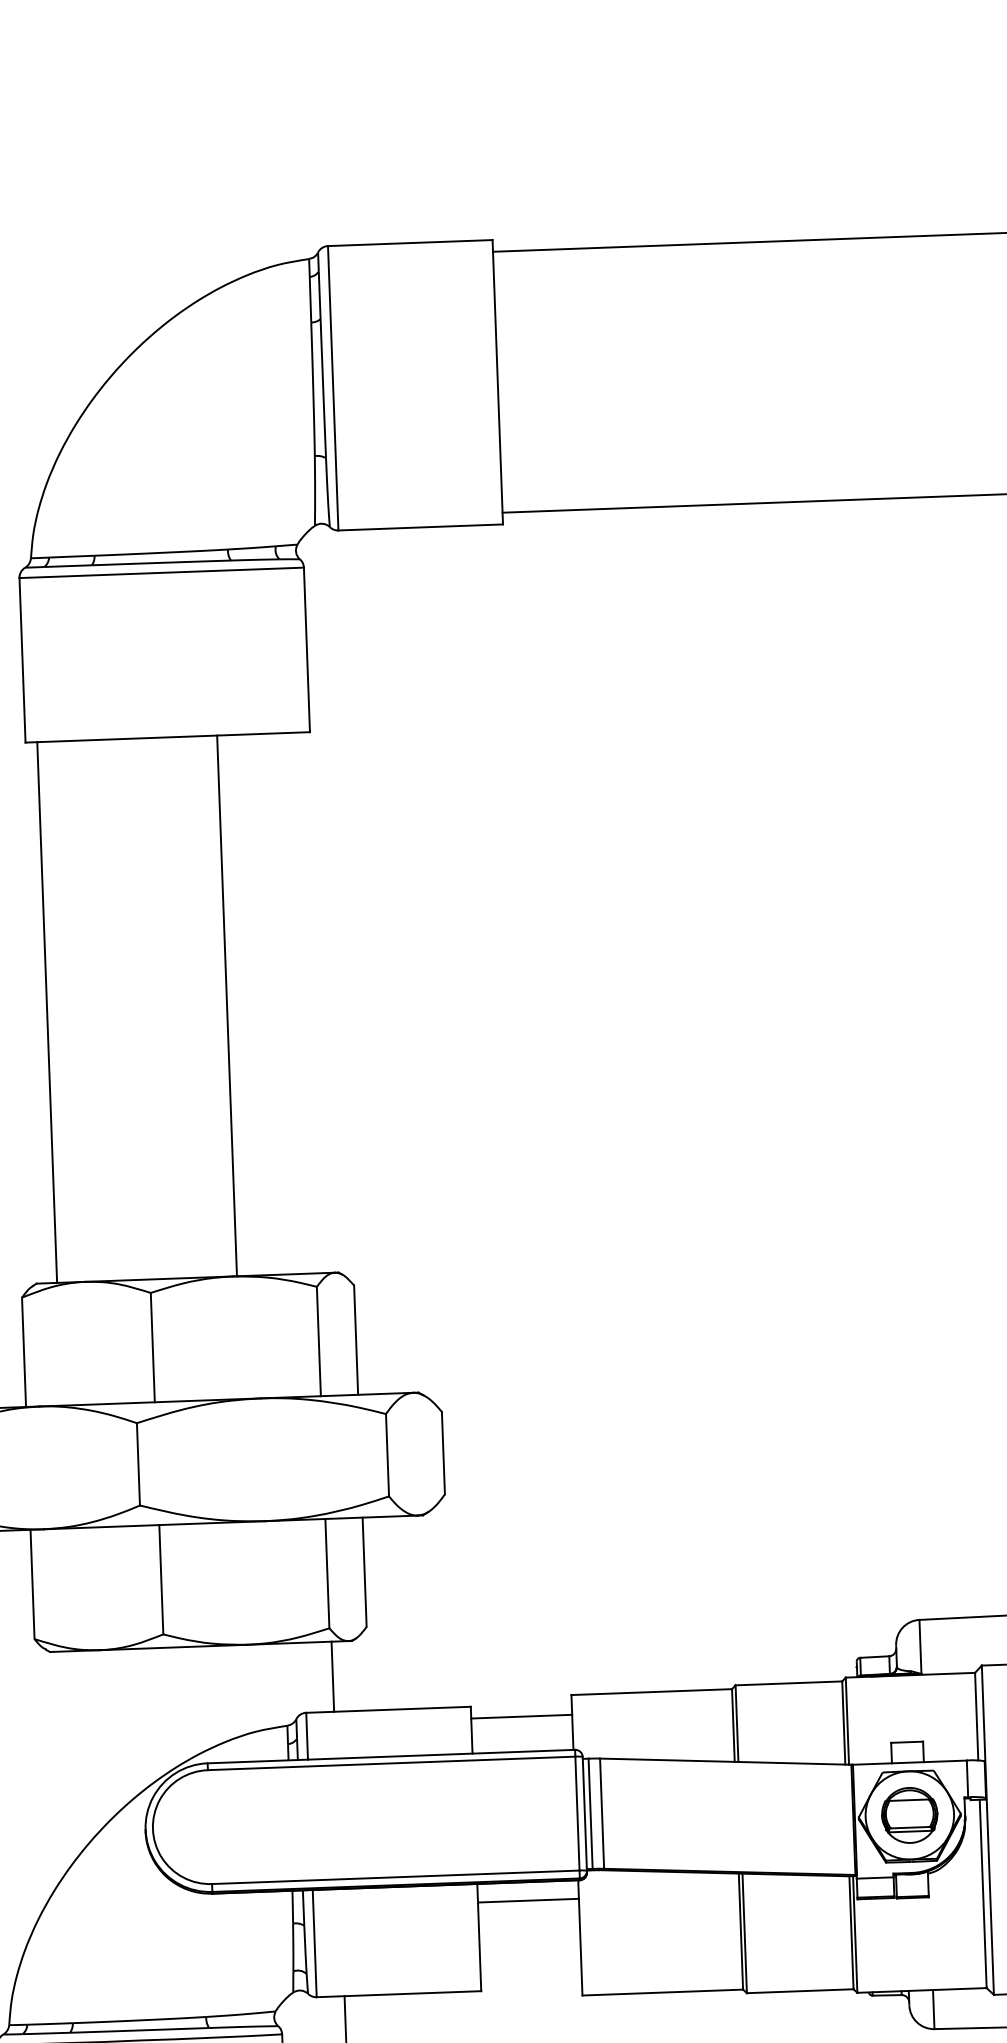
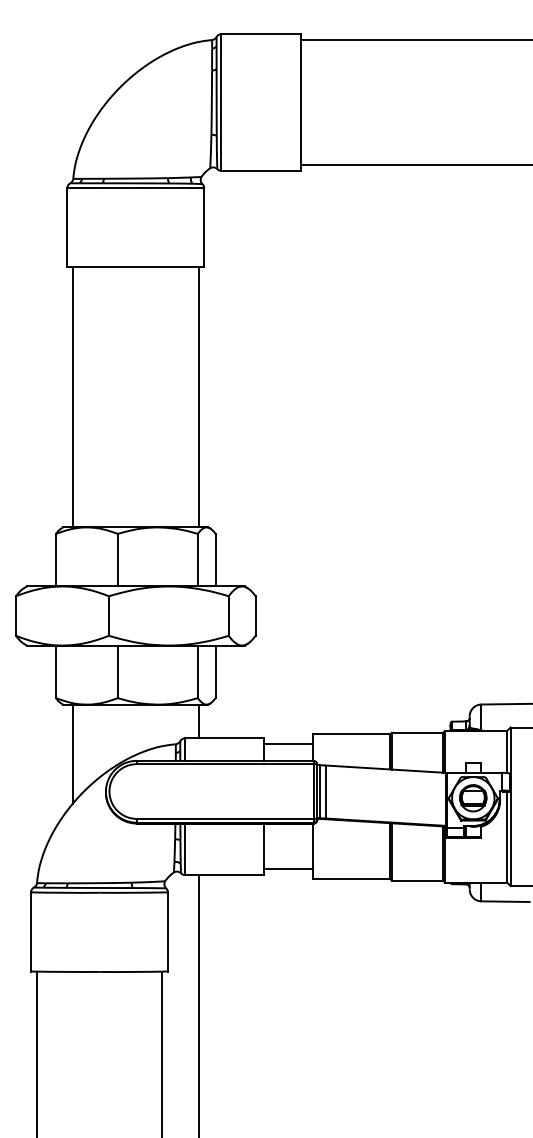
line: (226, 1006) -> (198, 397), moved
line: (75, 1752) -> (73, 753), added
line: (528, 1900) -> (288, 869), moved

